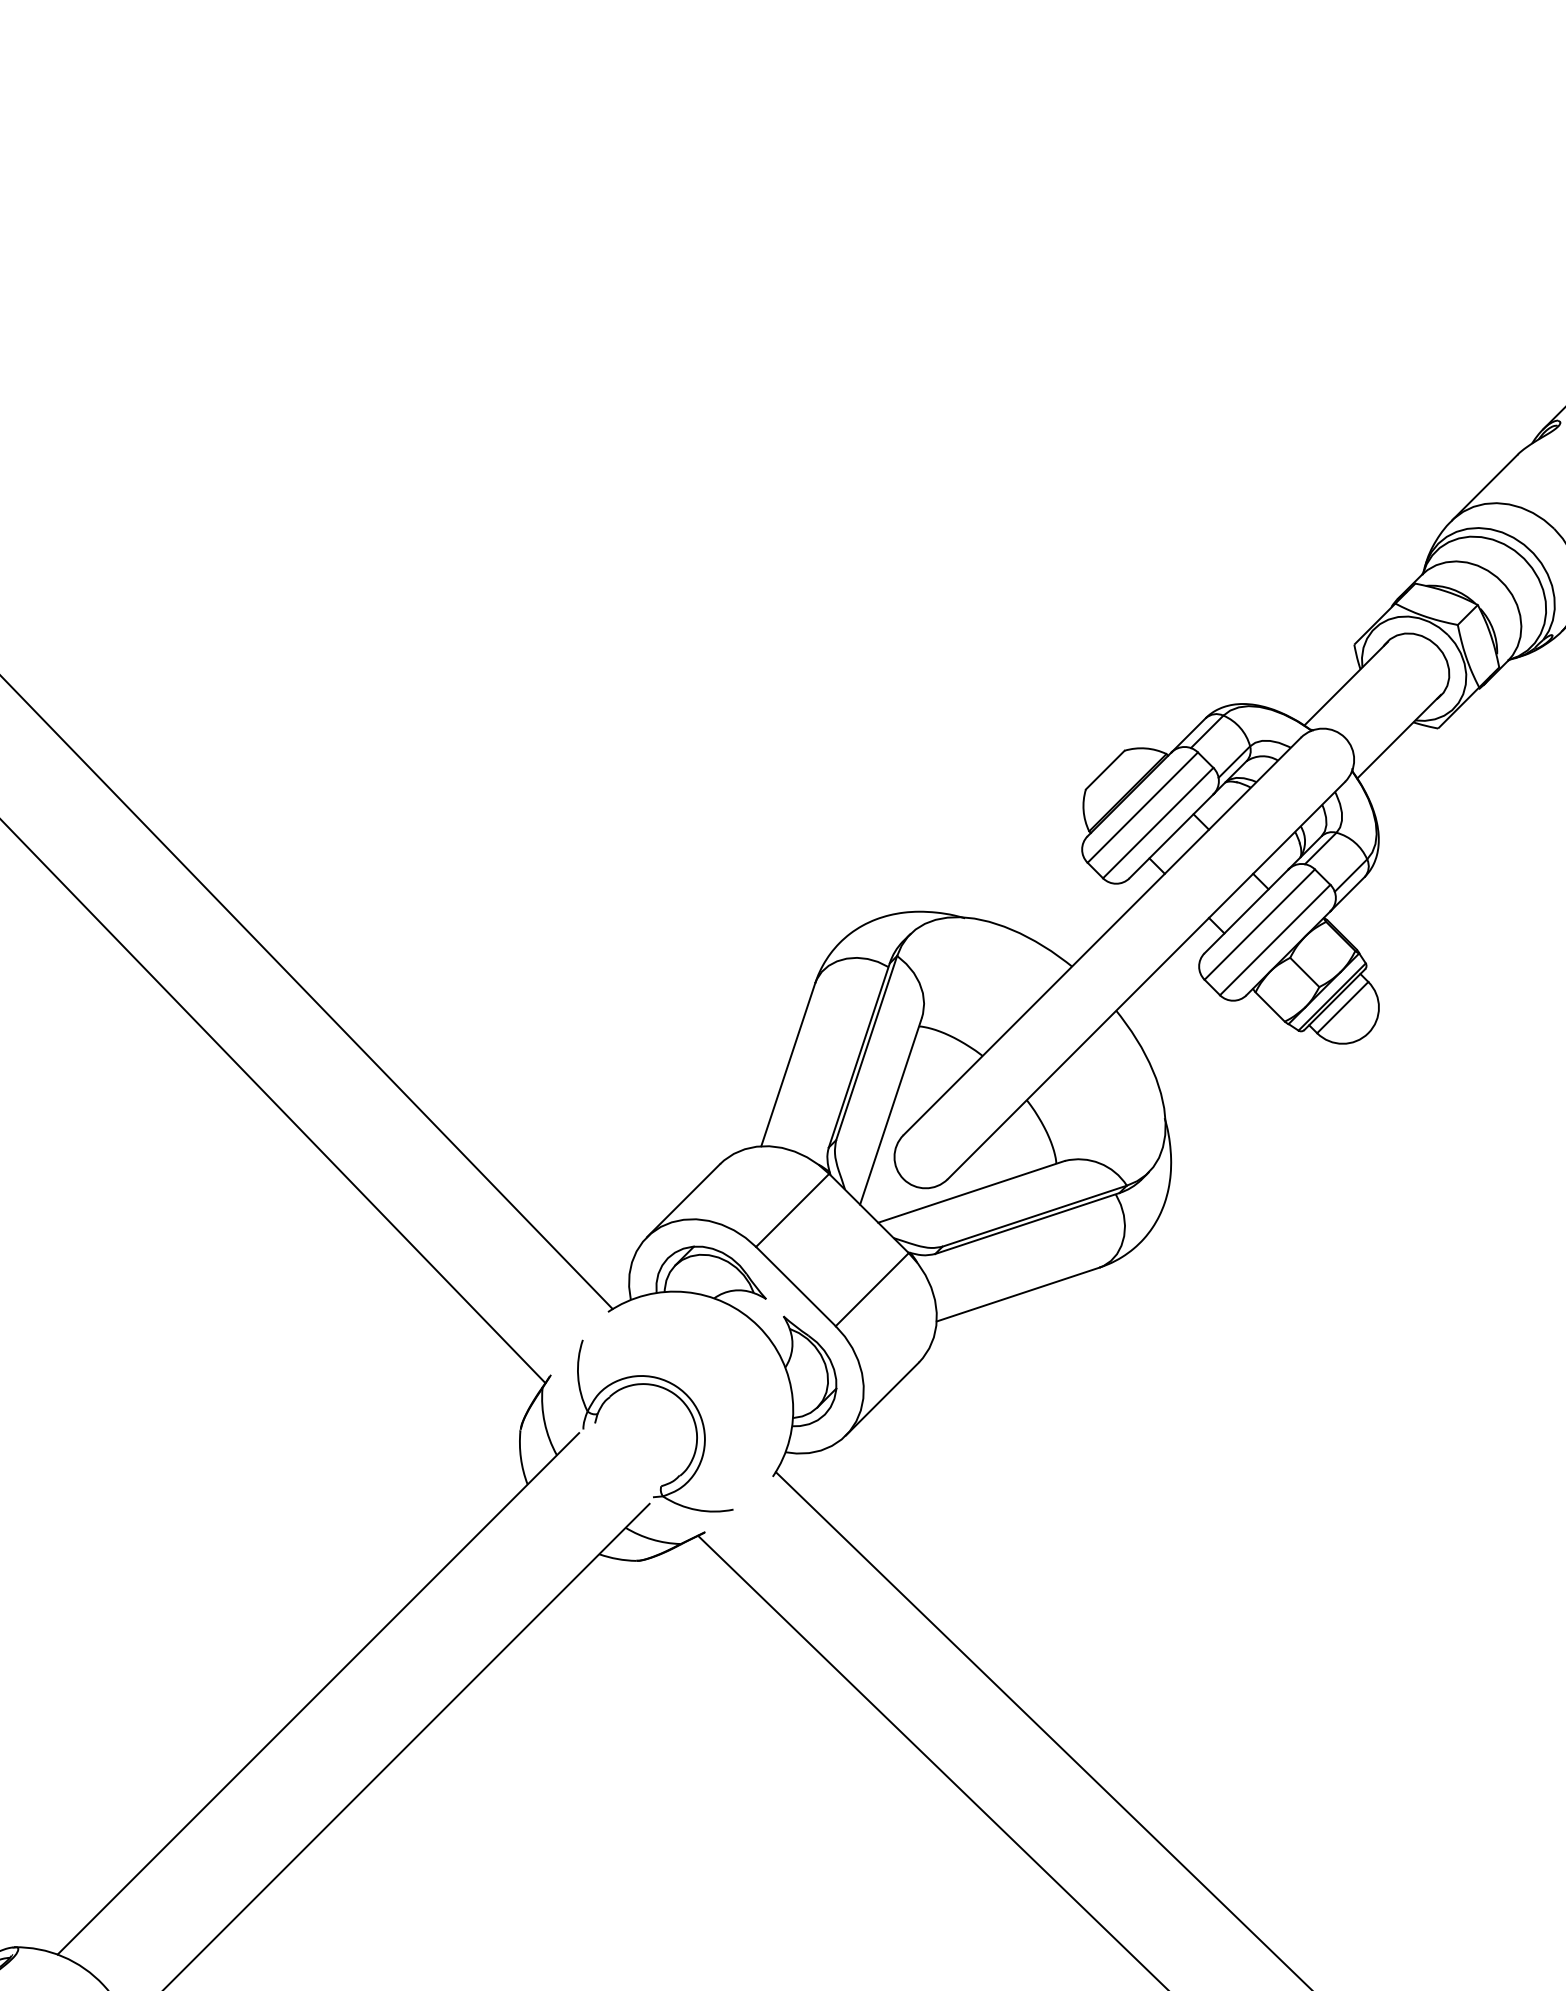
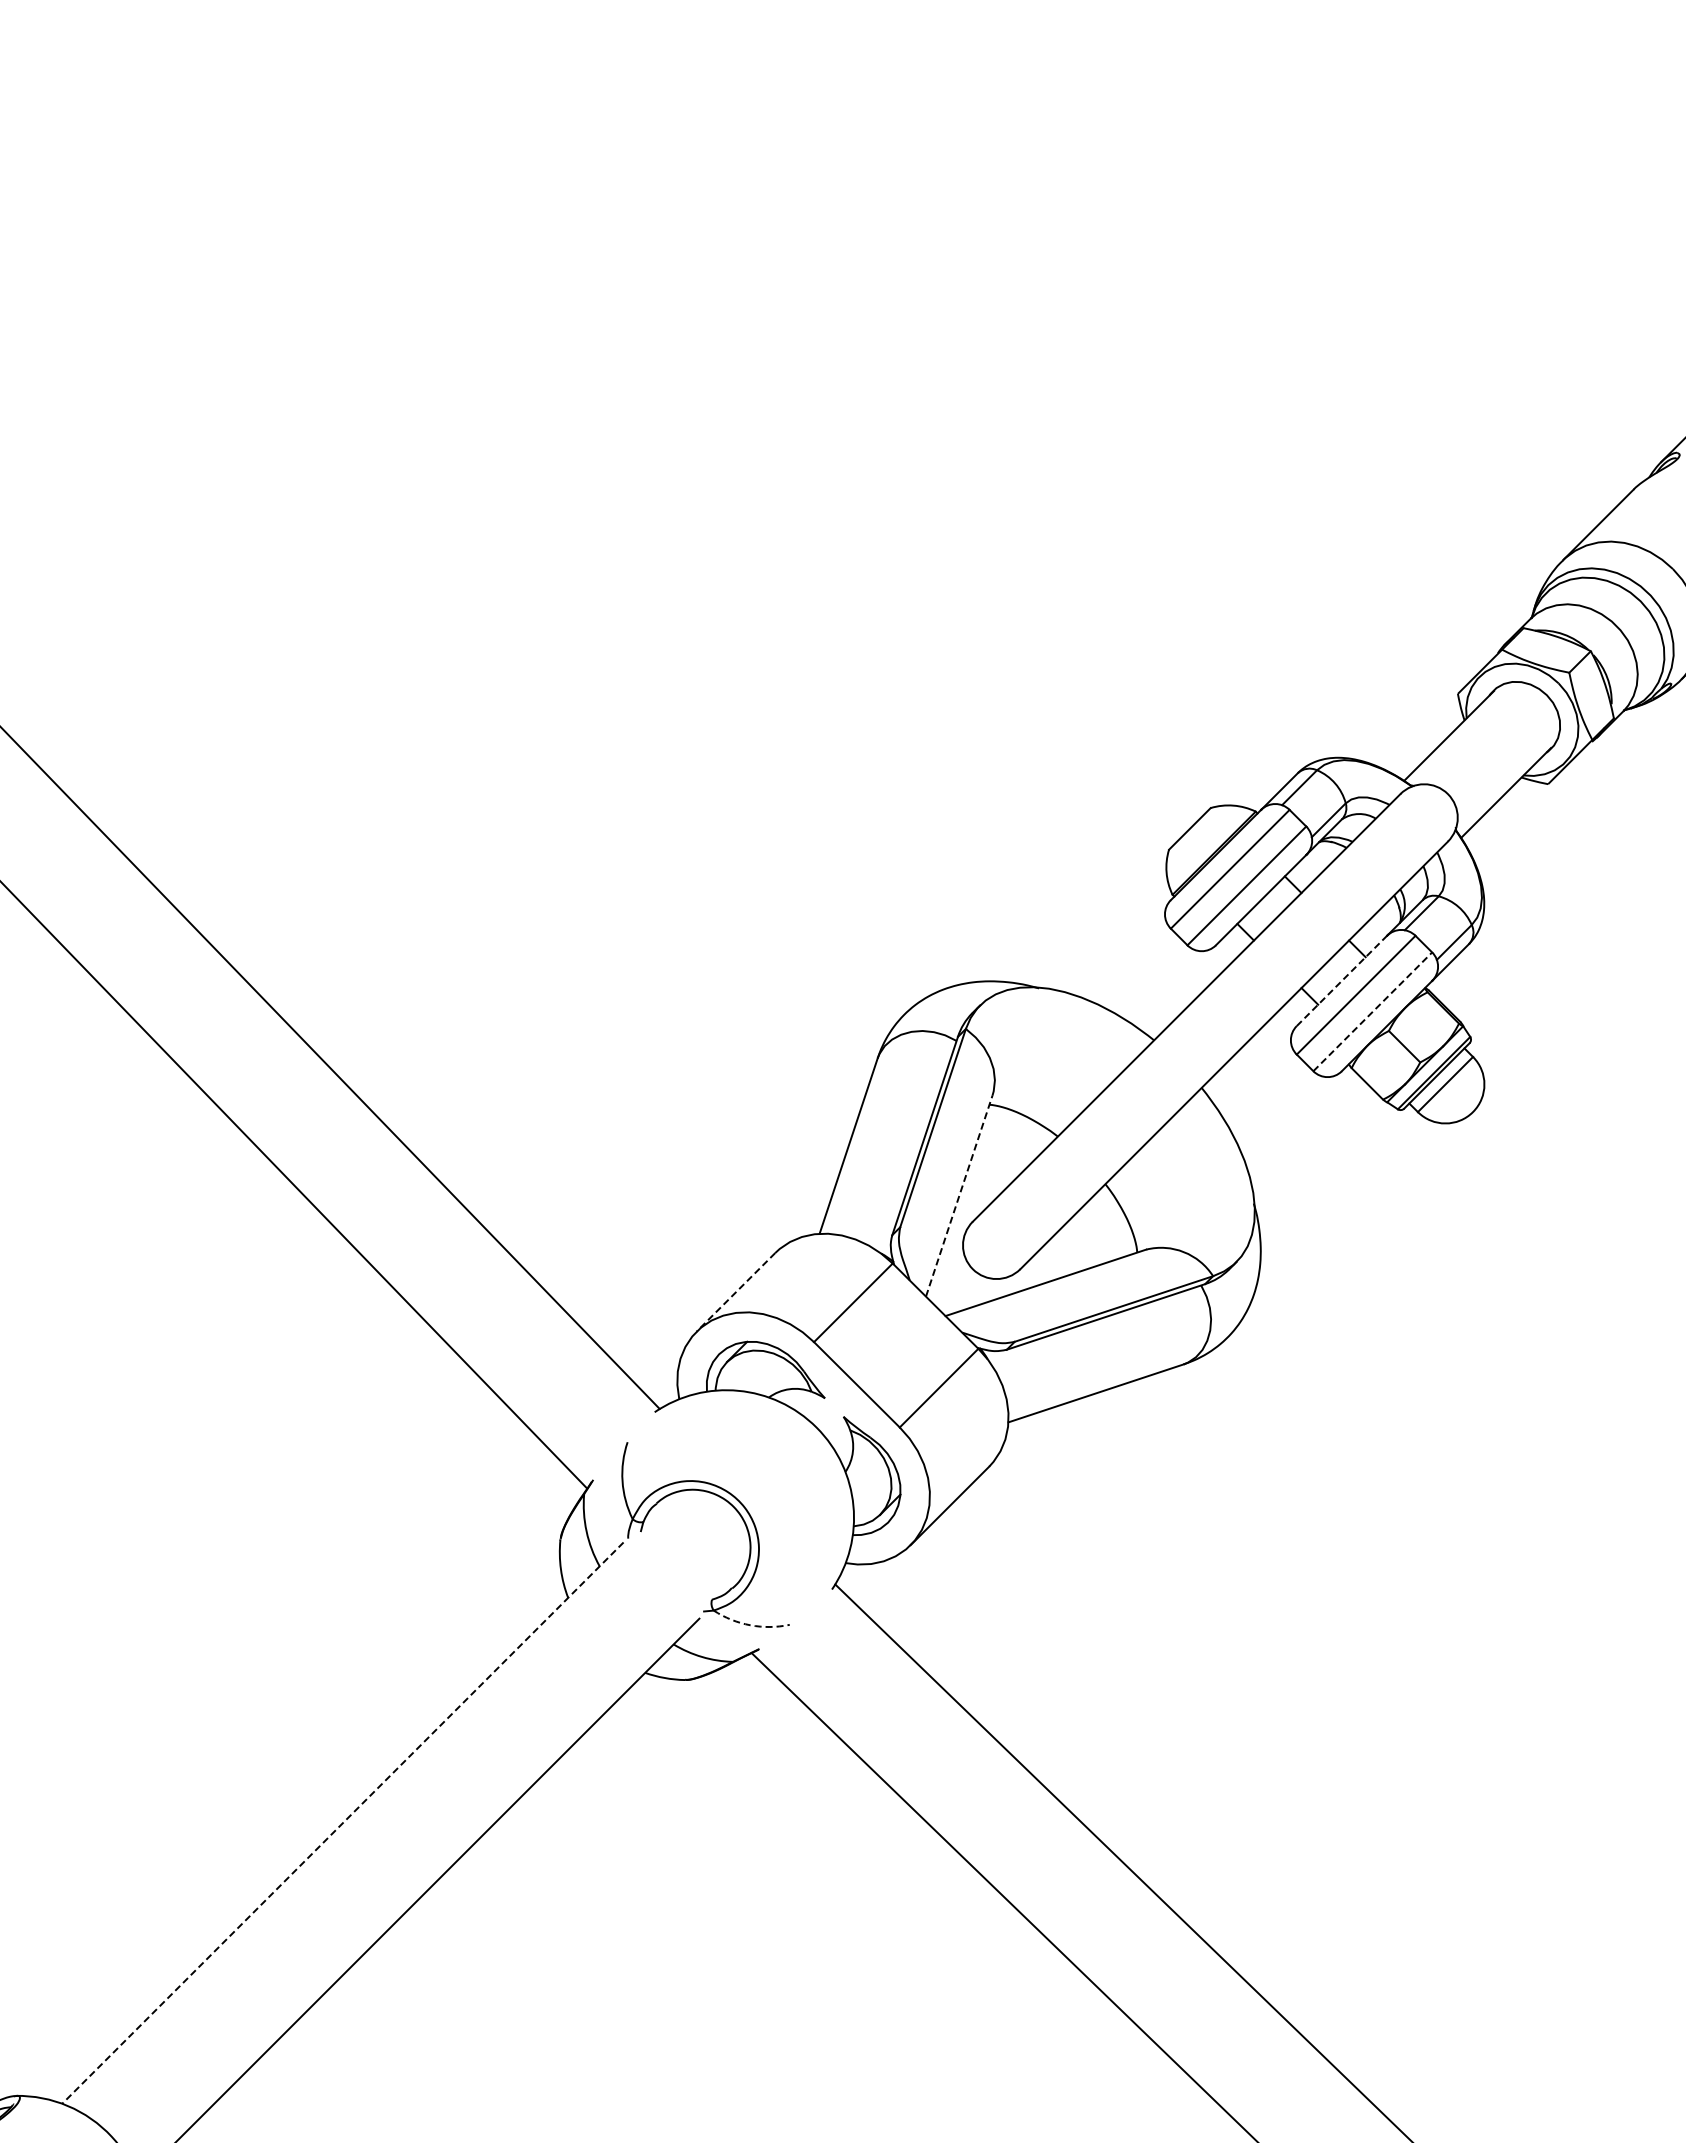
line: (1246, 910) -> (1341, 980), solid -> dashed
line: (1274, 939) -> (1372, 1011), solid -> dashed
line: (891, 1111) -> (959, 1196), solid -> dashed
line: (683, 1200) -> (735, 1292), solid -> dashed
arc: (697, 1510) -> (750, 1625), solid -> dashed
line: (317, 1694) -> (342, 1823), solid -> dashed

